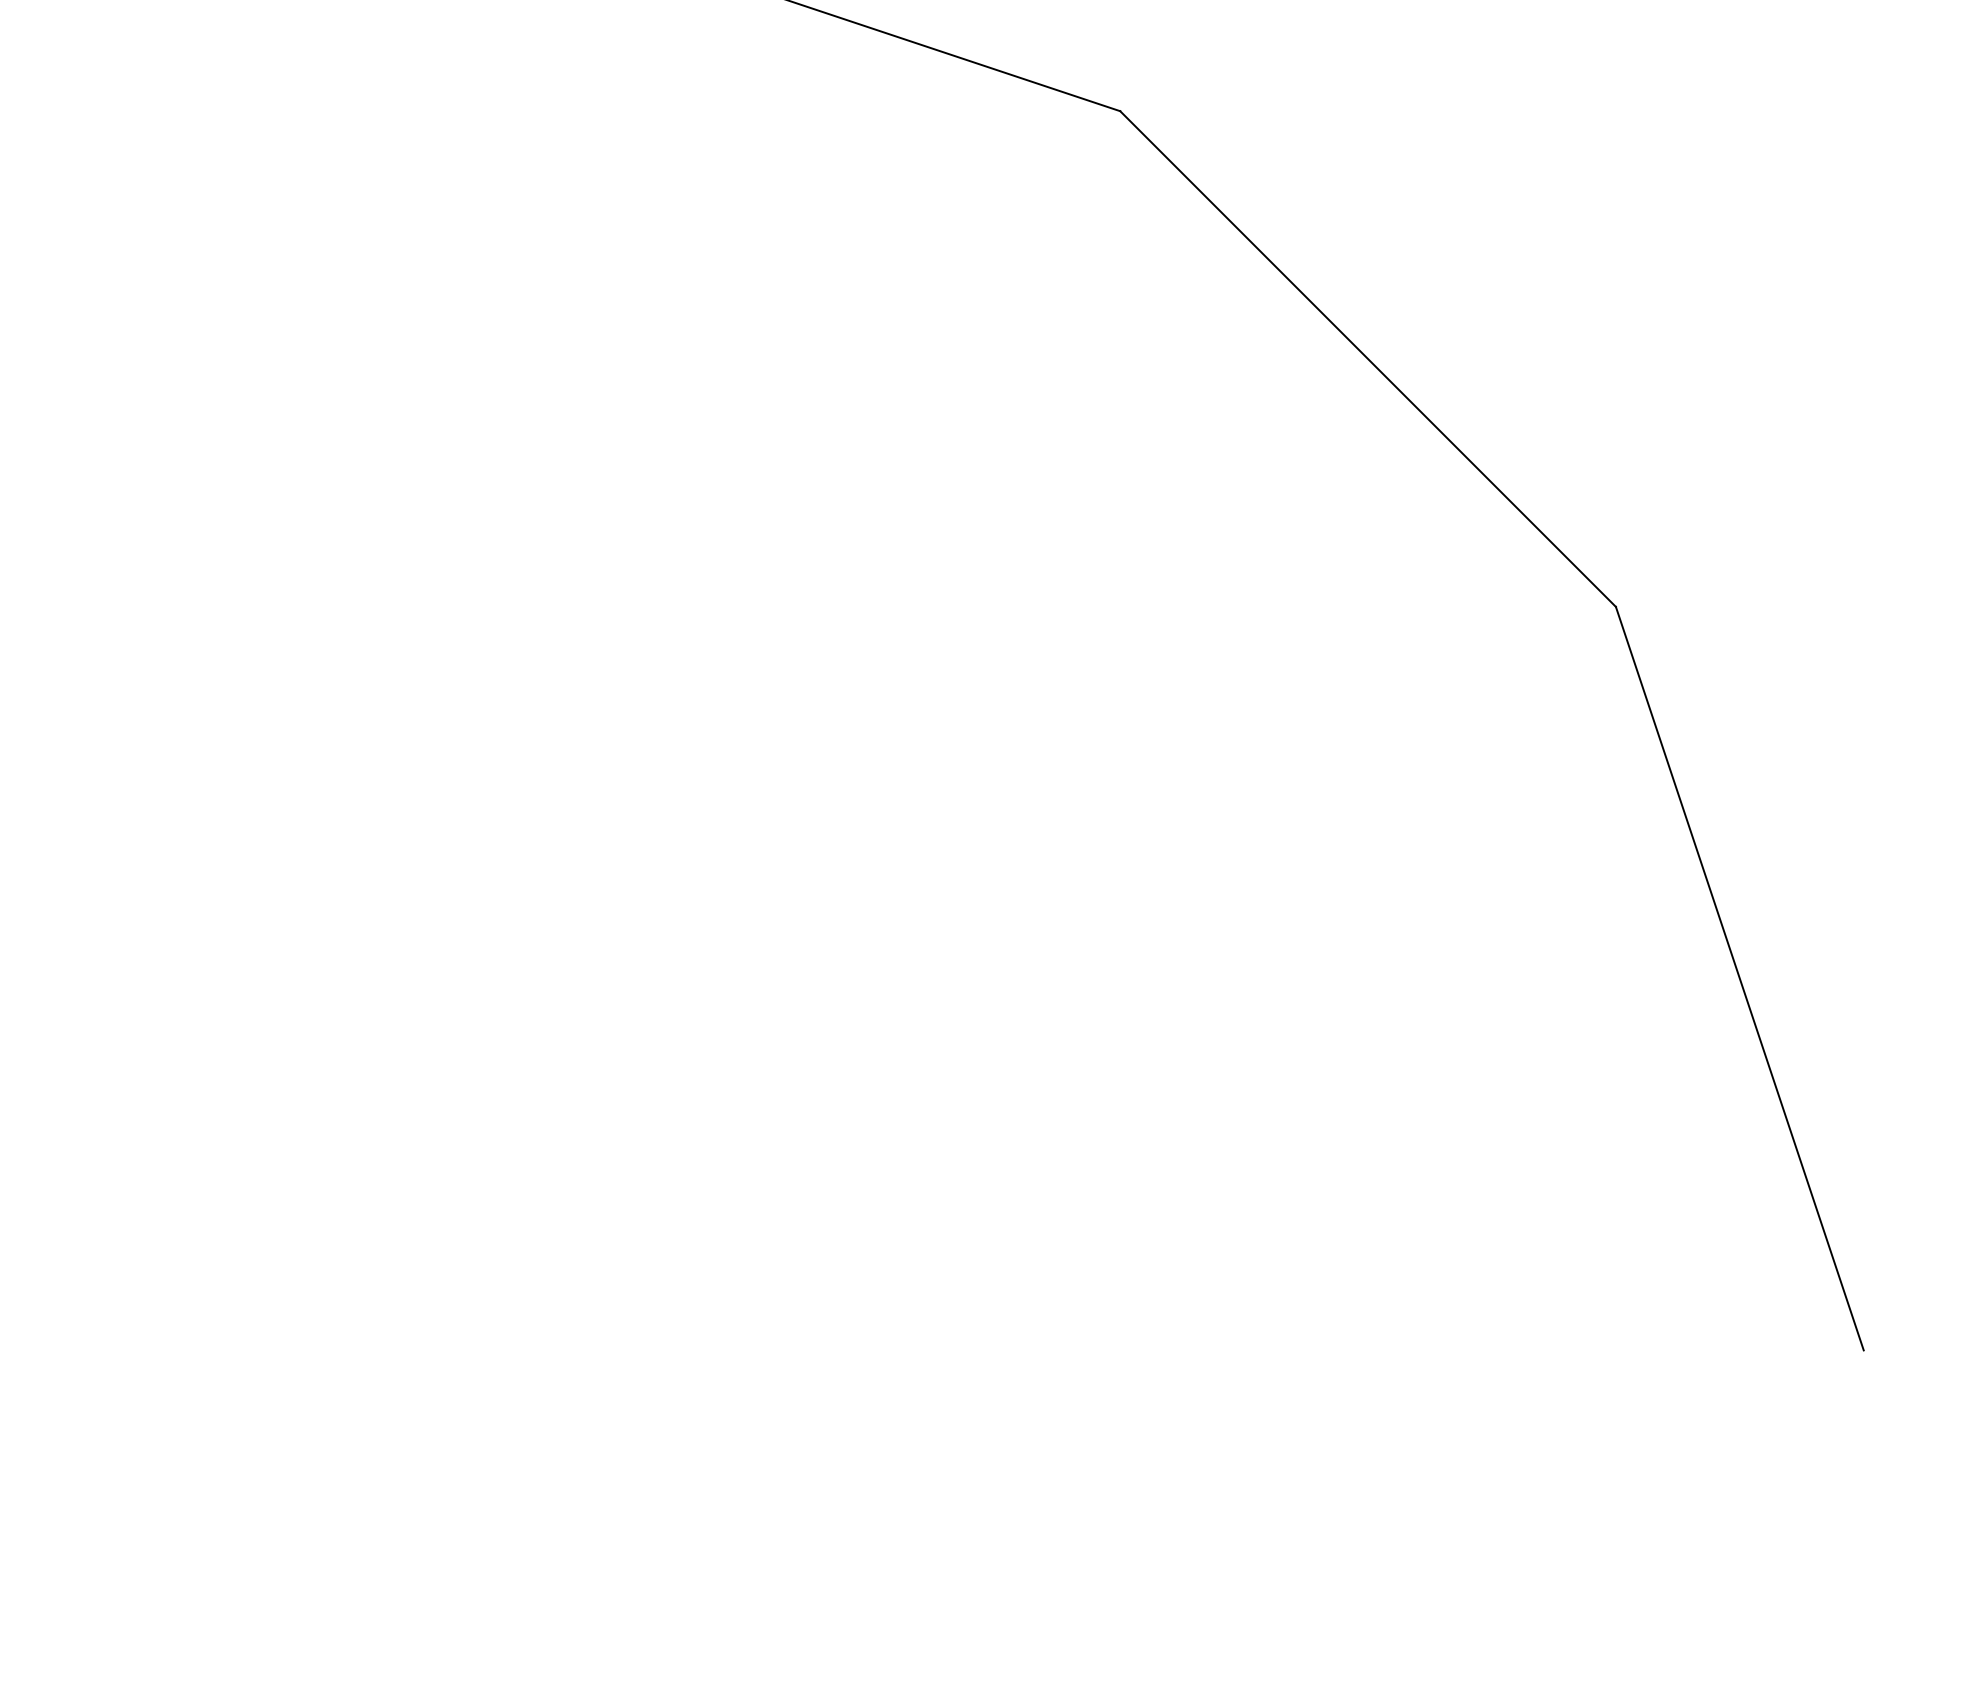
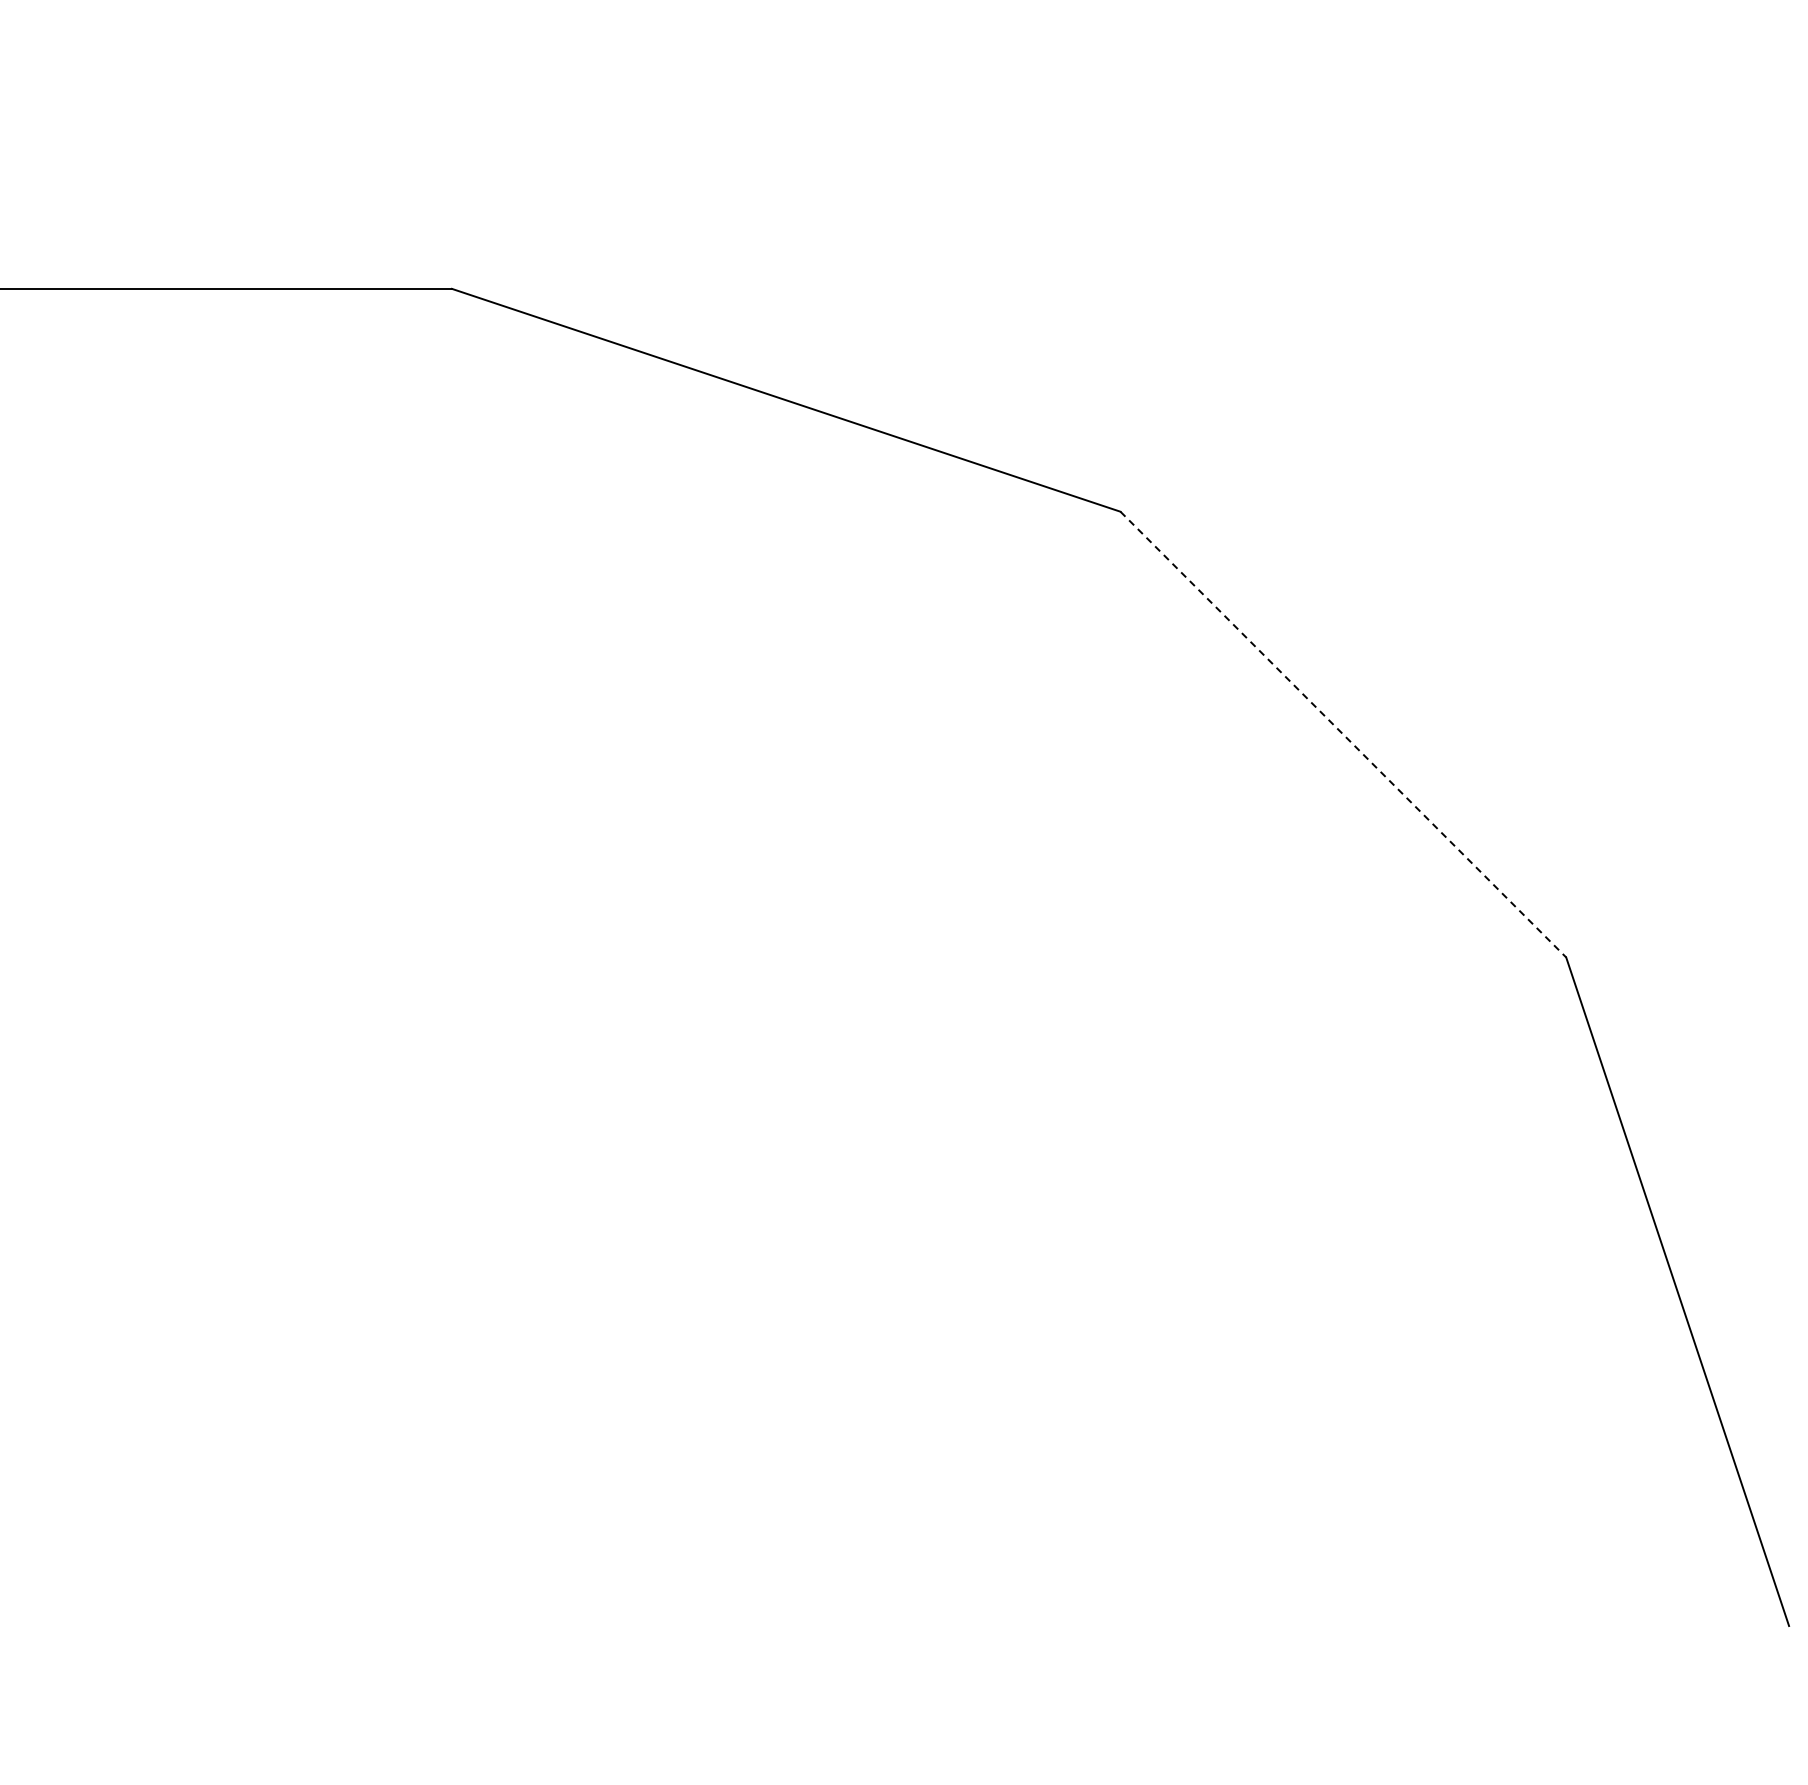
line: (1368, 358) -> (1343, 734), solid -> dashed

